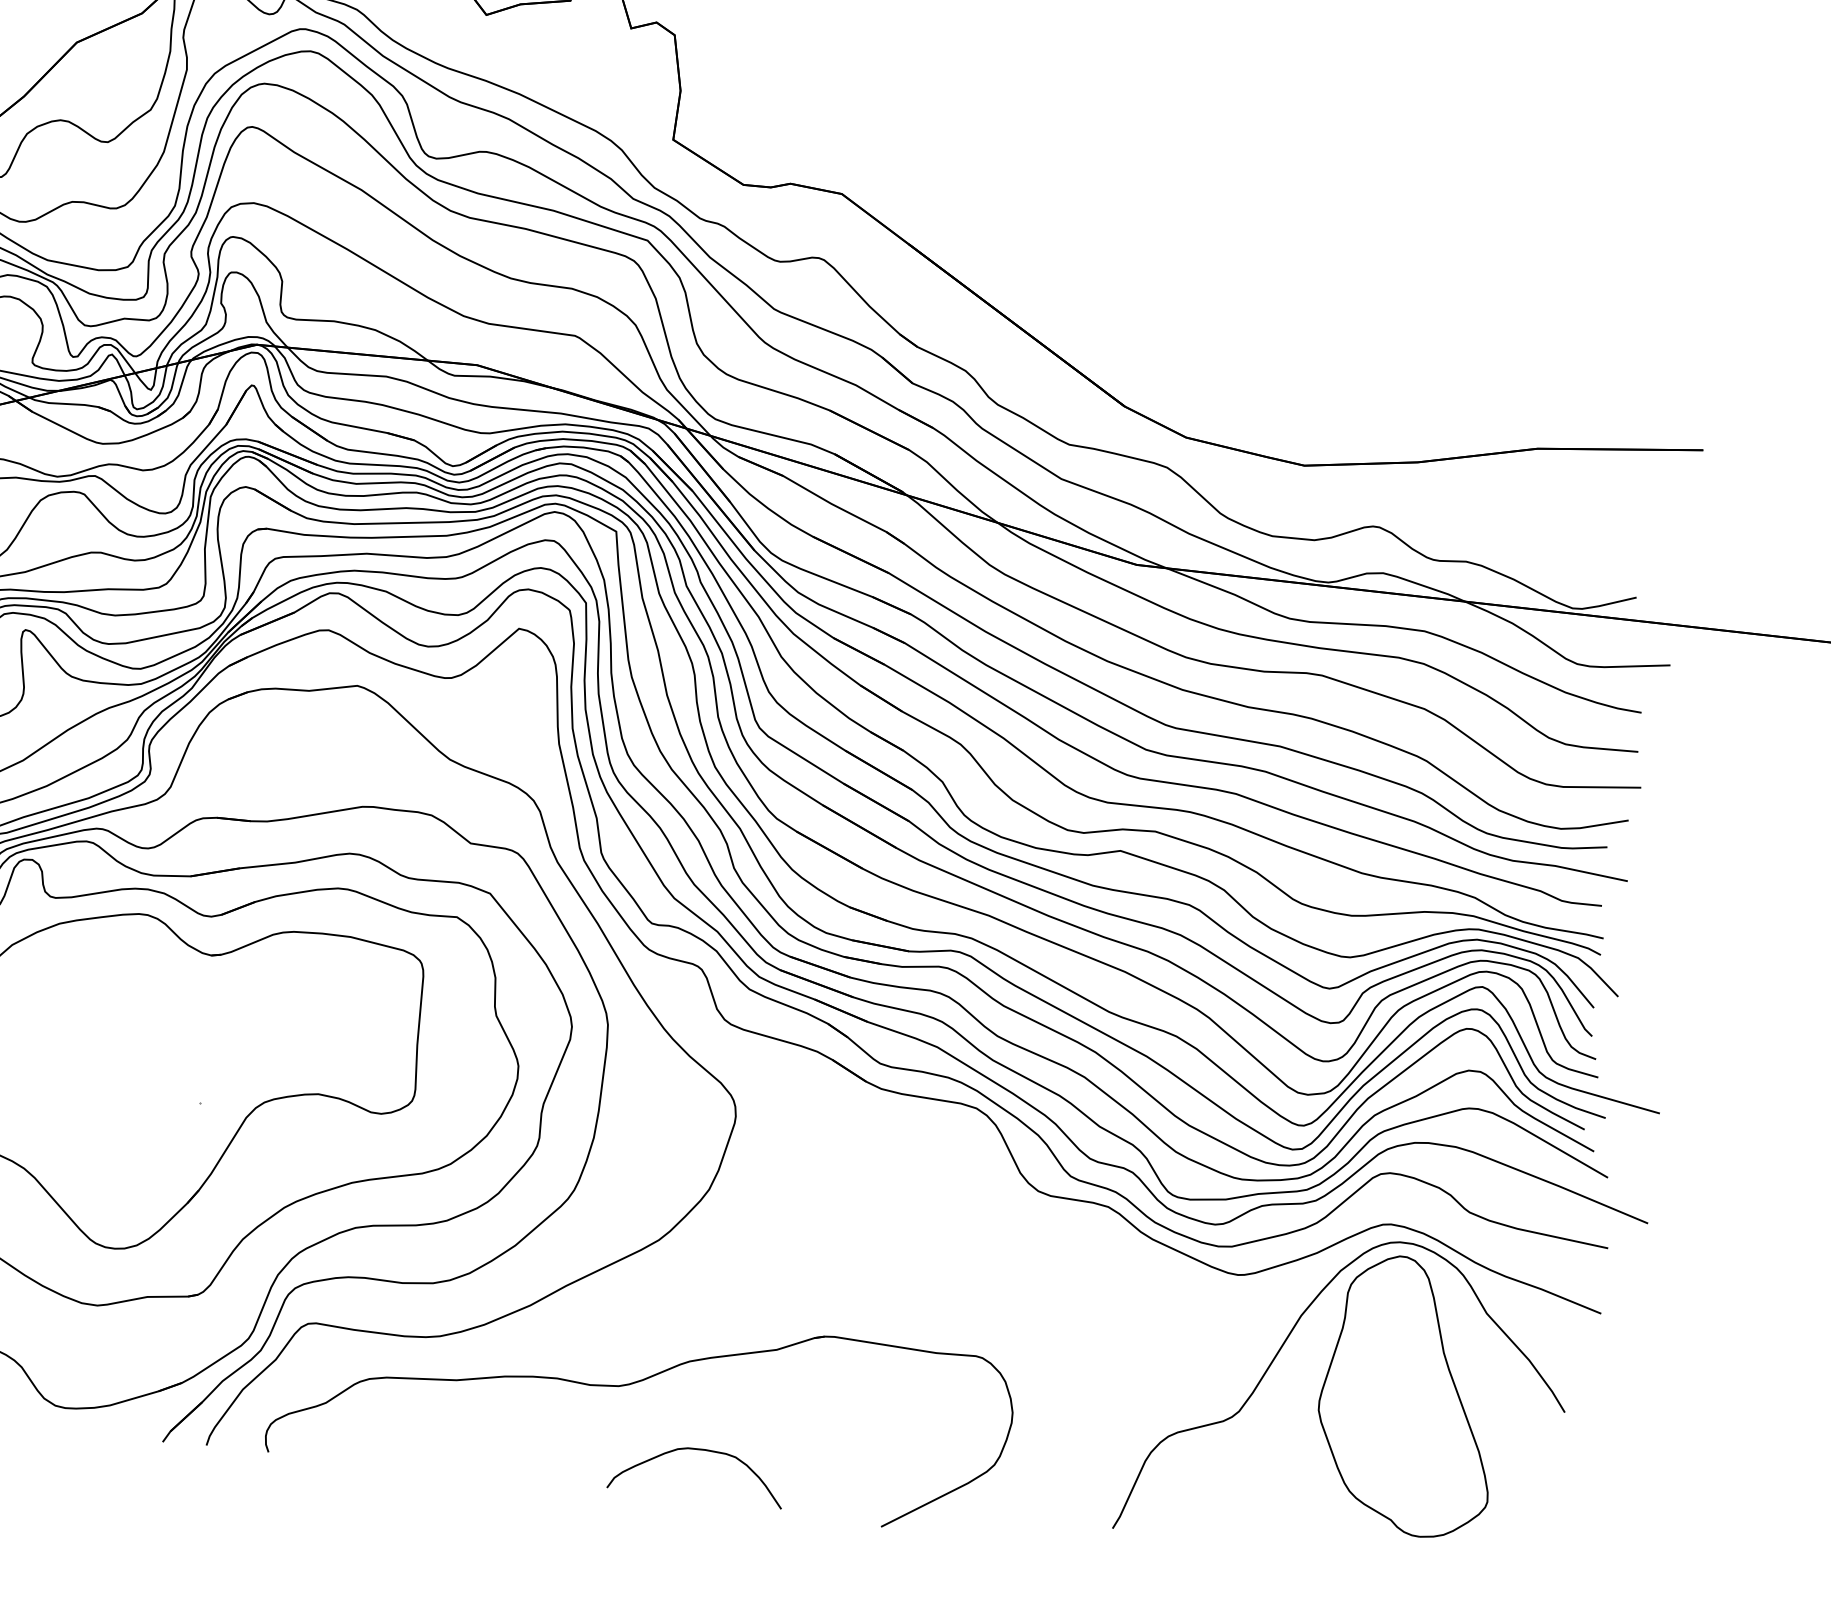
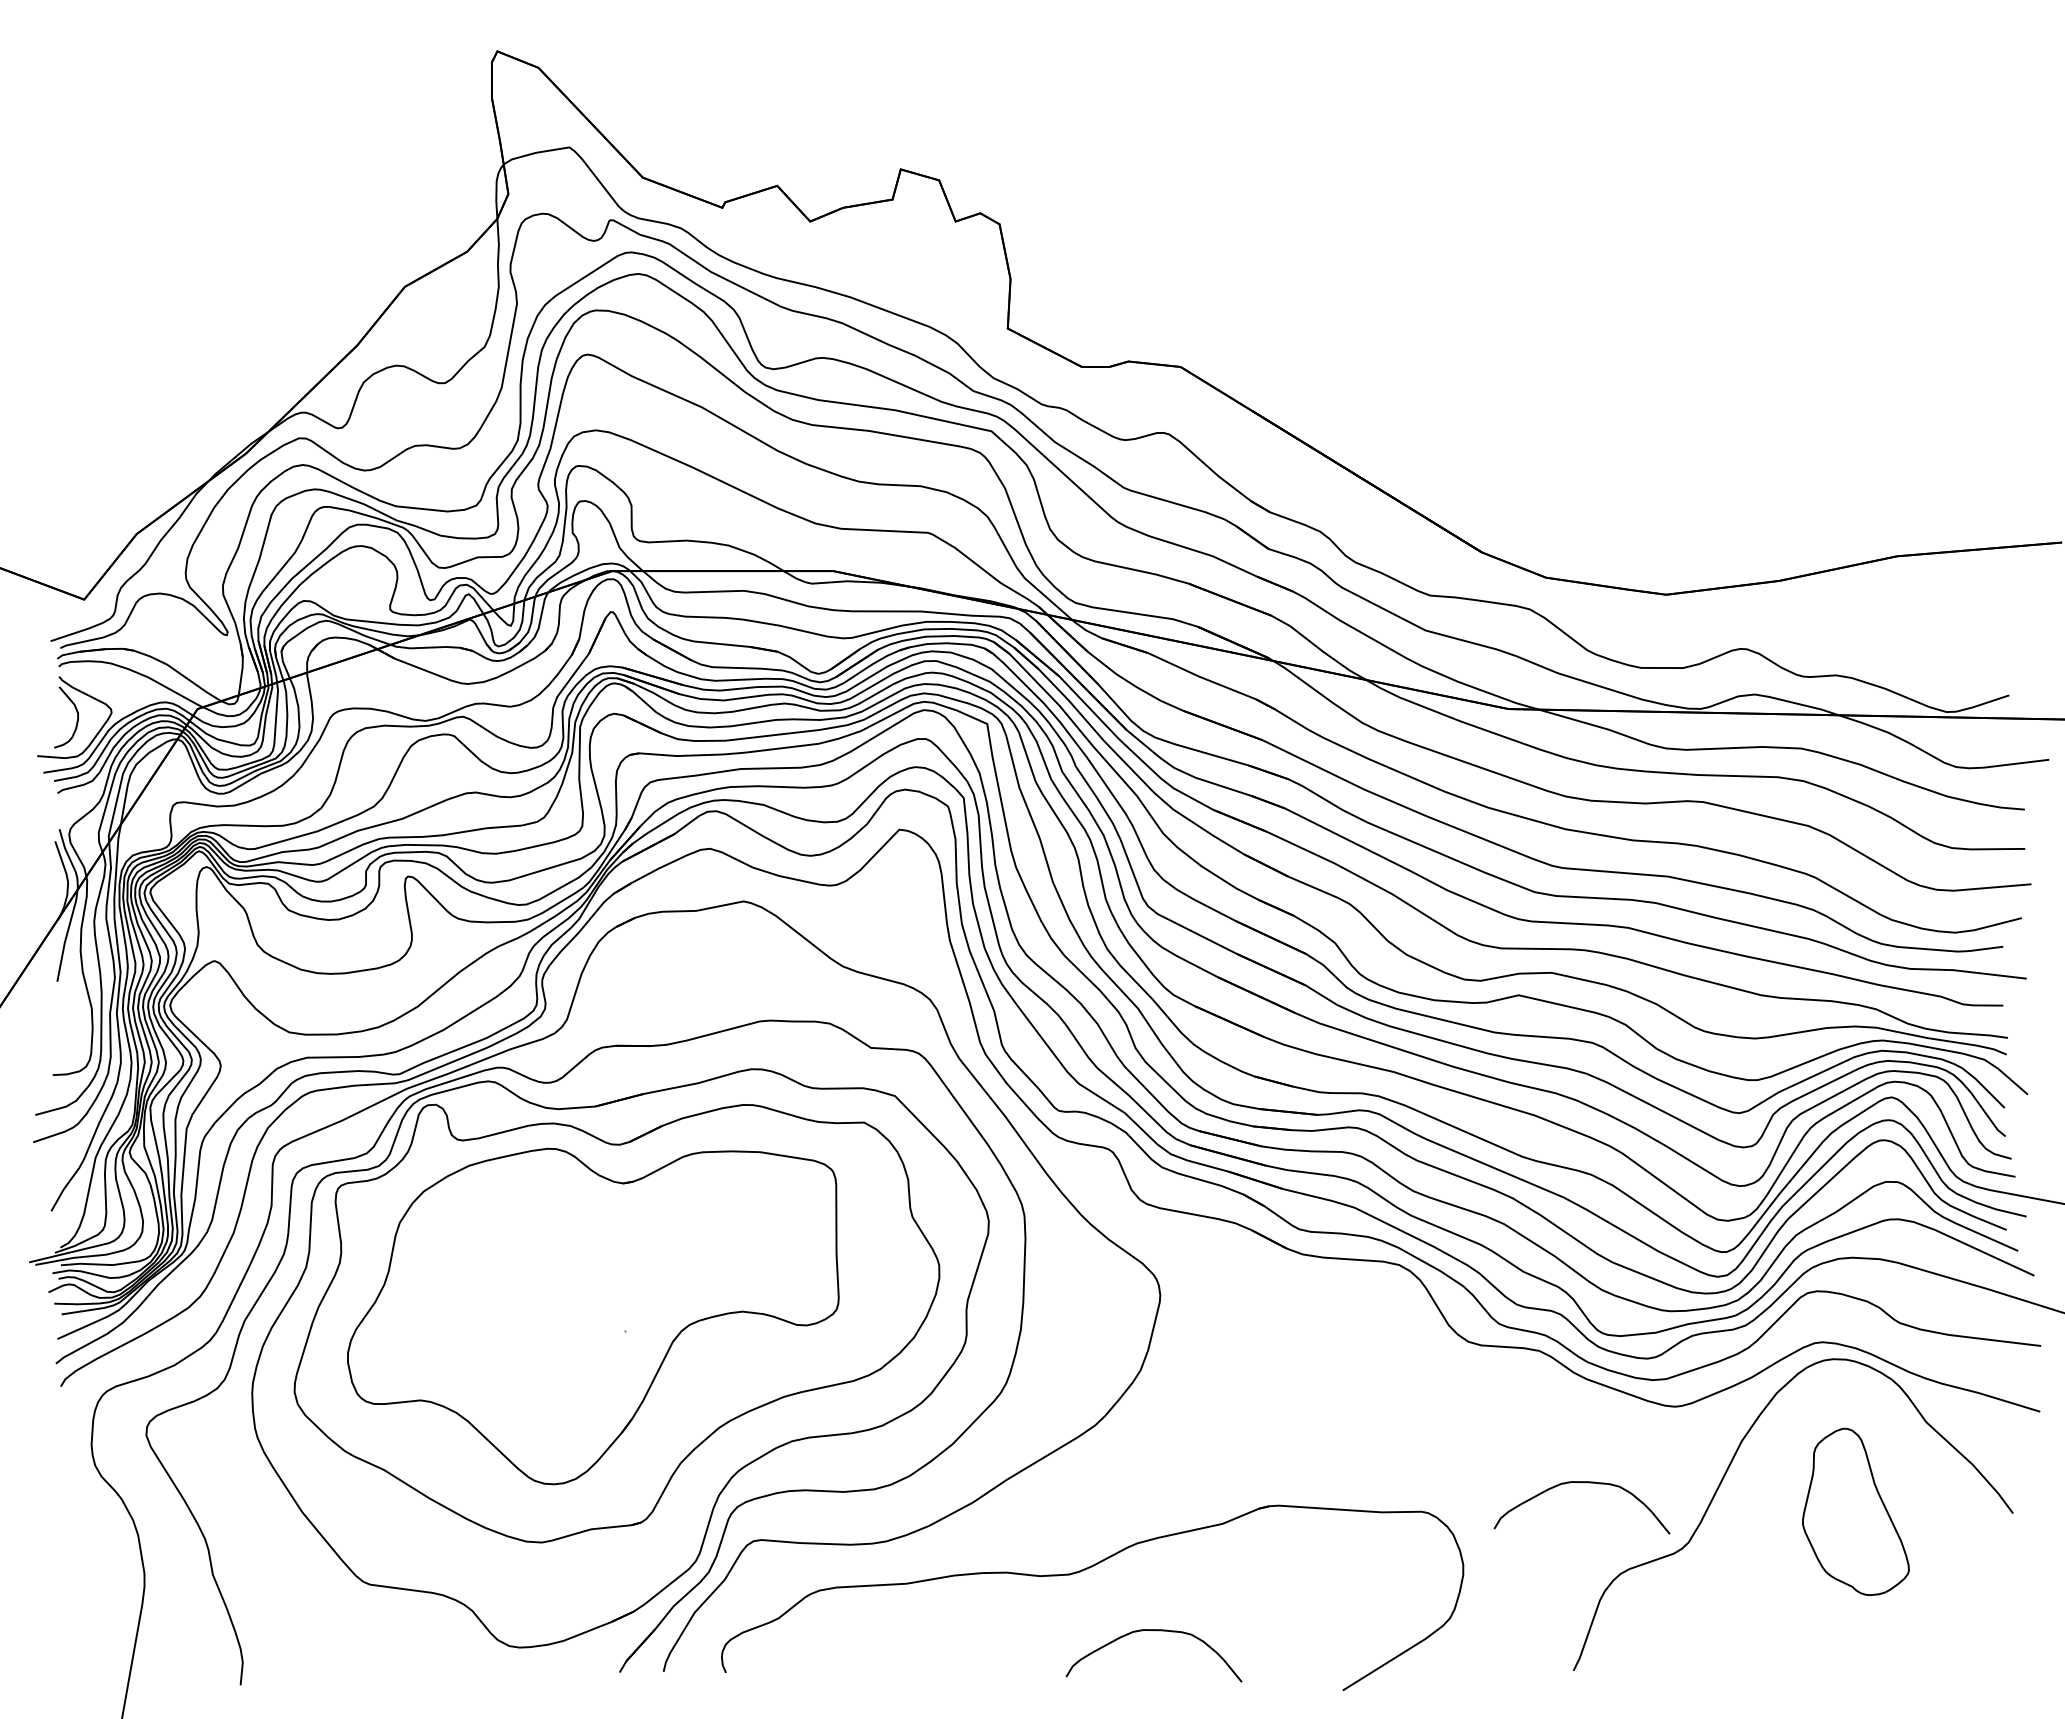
curve: (1141, 1343) -> (1585, 1483), added
part: (1408, 1395) -> (1855, 1511), size x0.6

